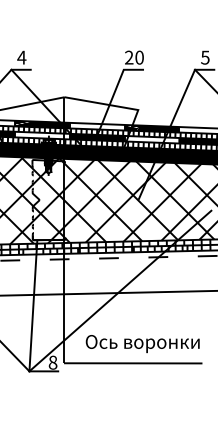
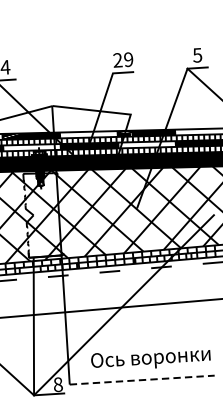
text: (139, 57) -> (128, 59), 20 -> 29
line: (133, 363) -> (142, 380), solid -> dashed

